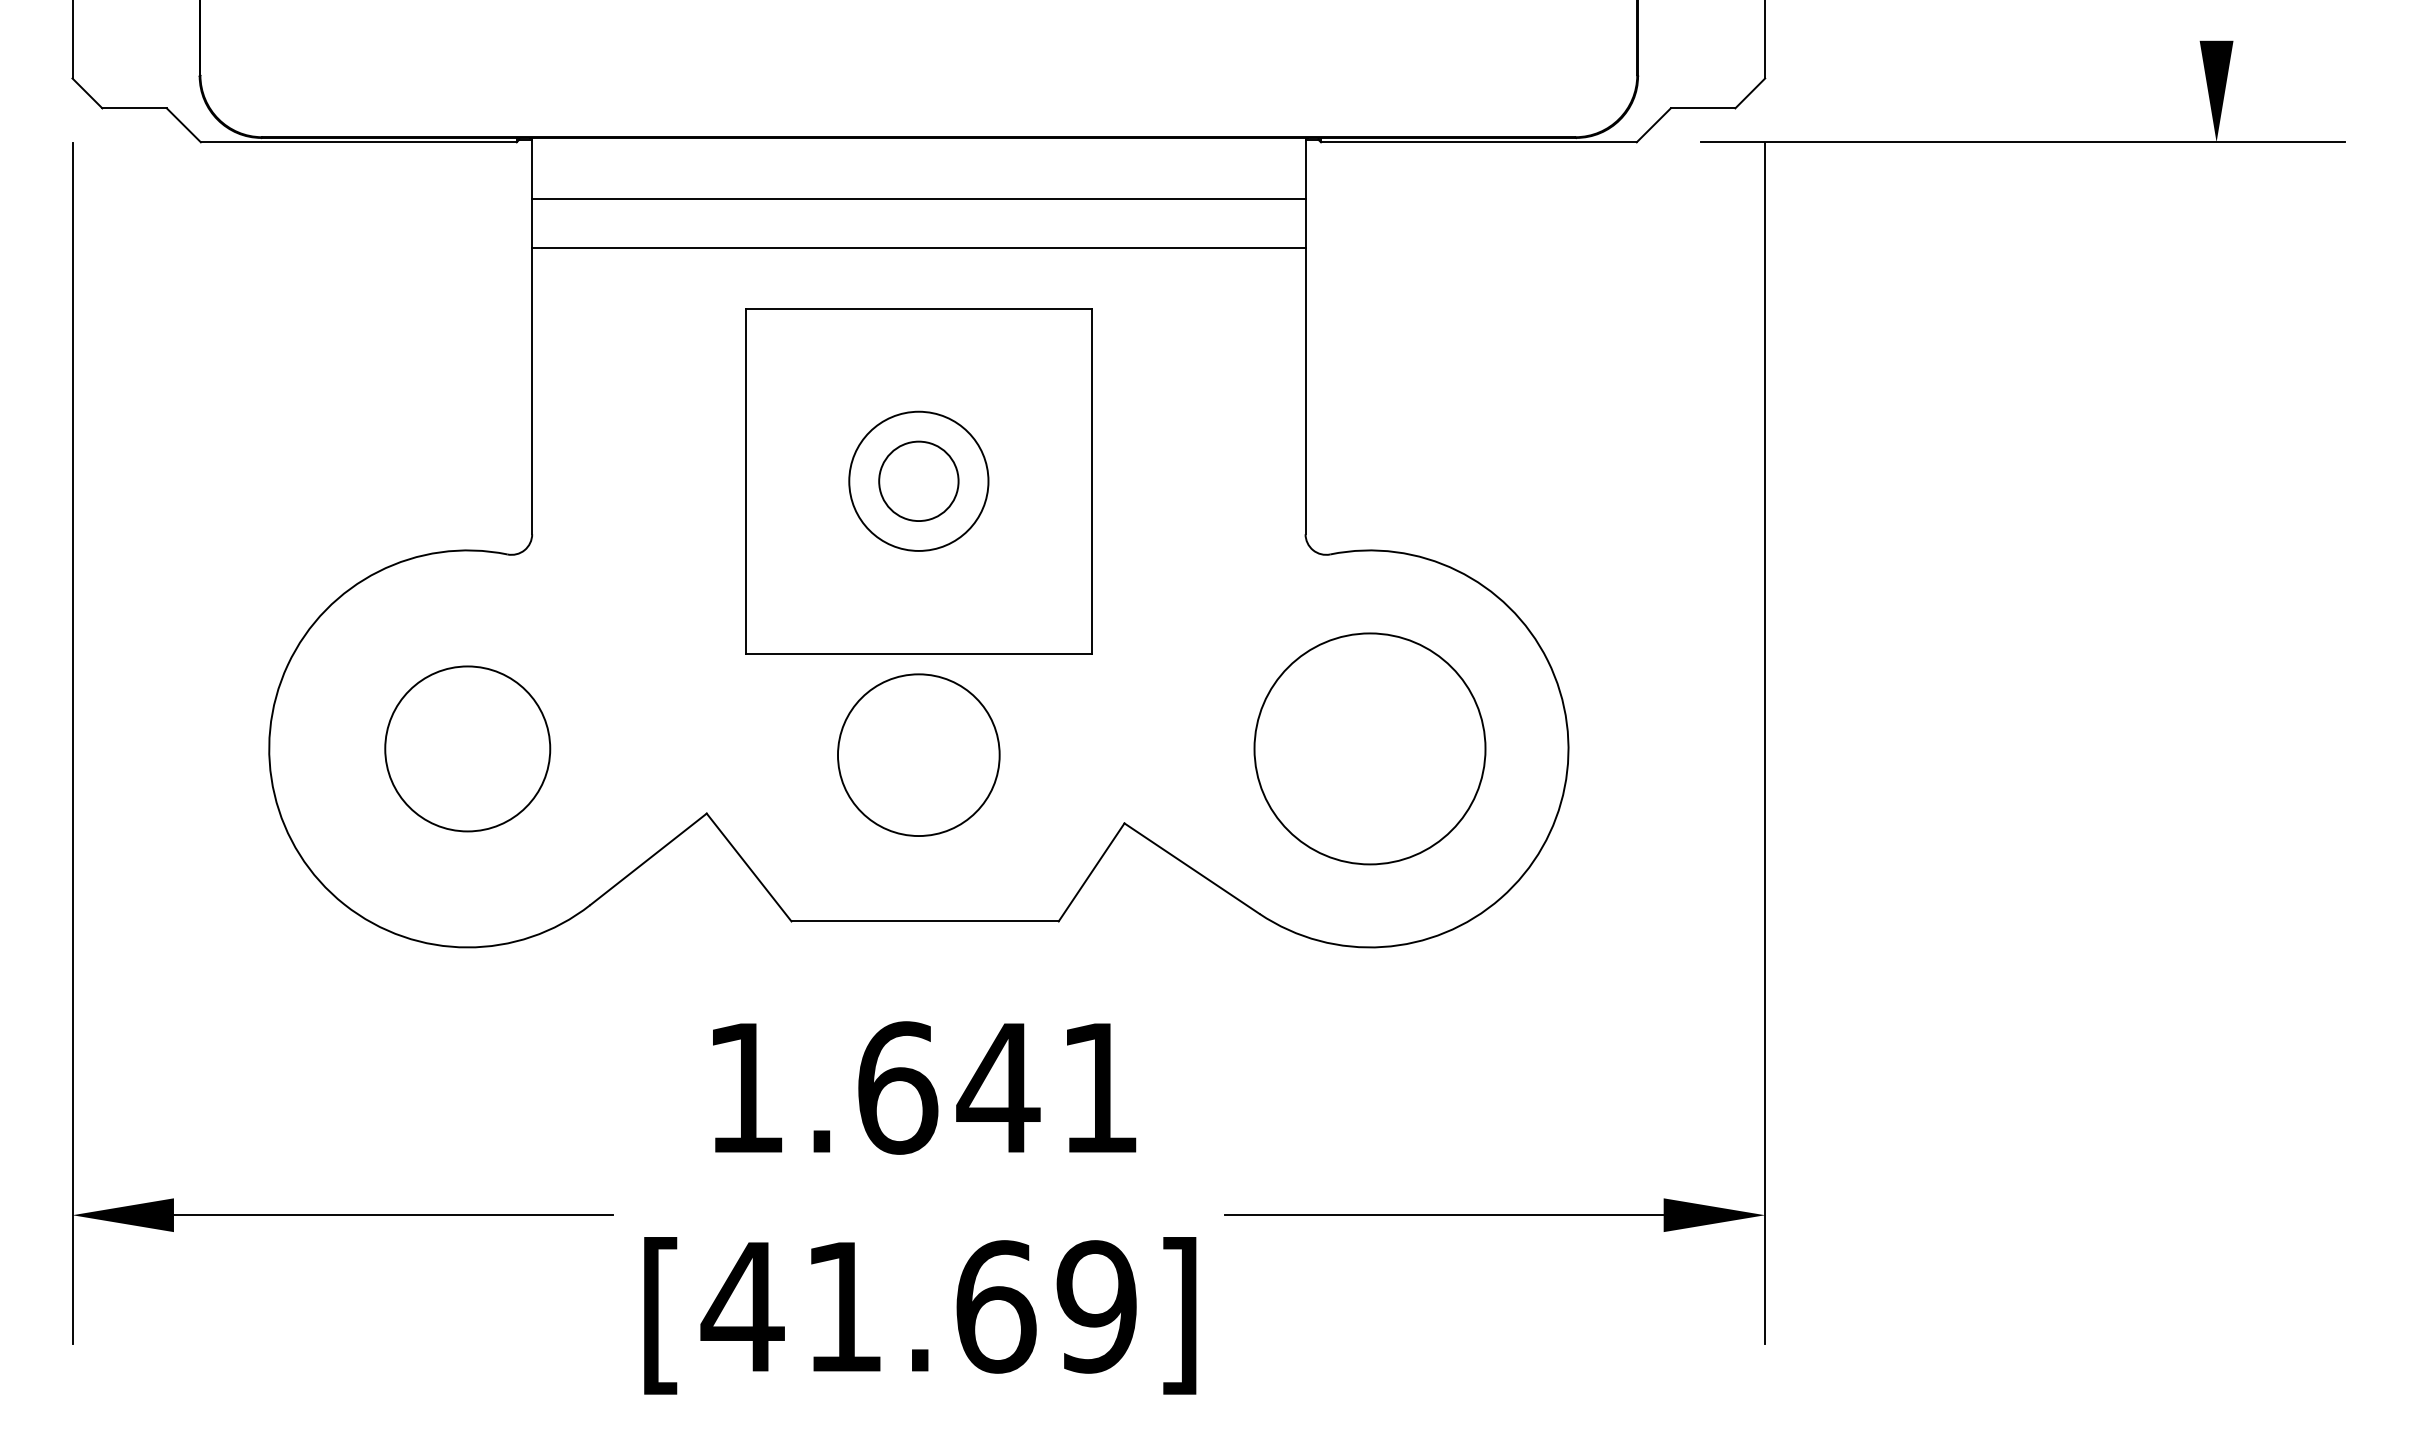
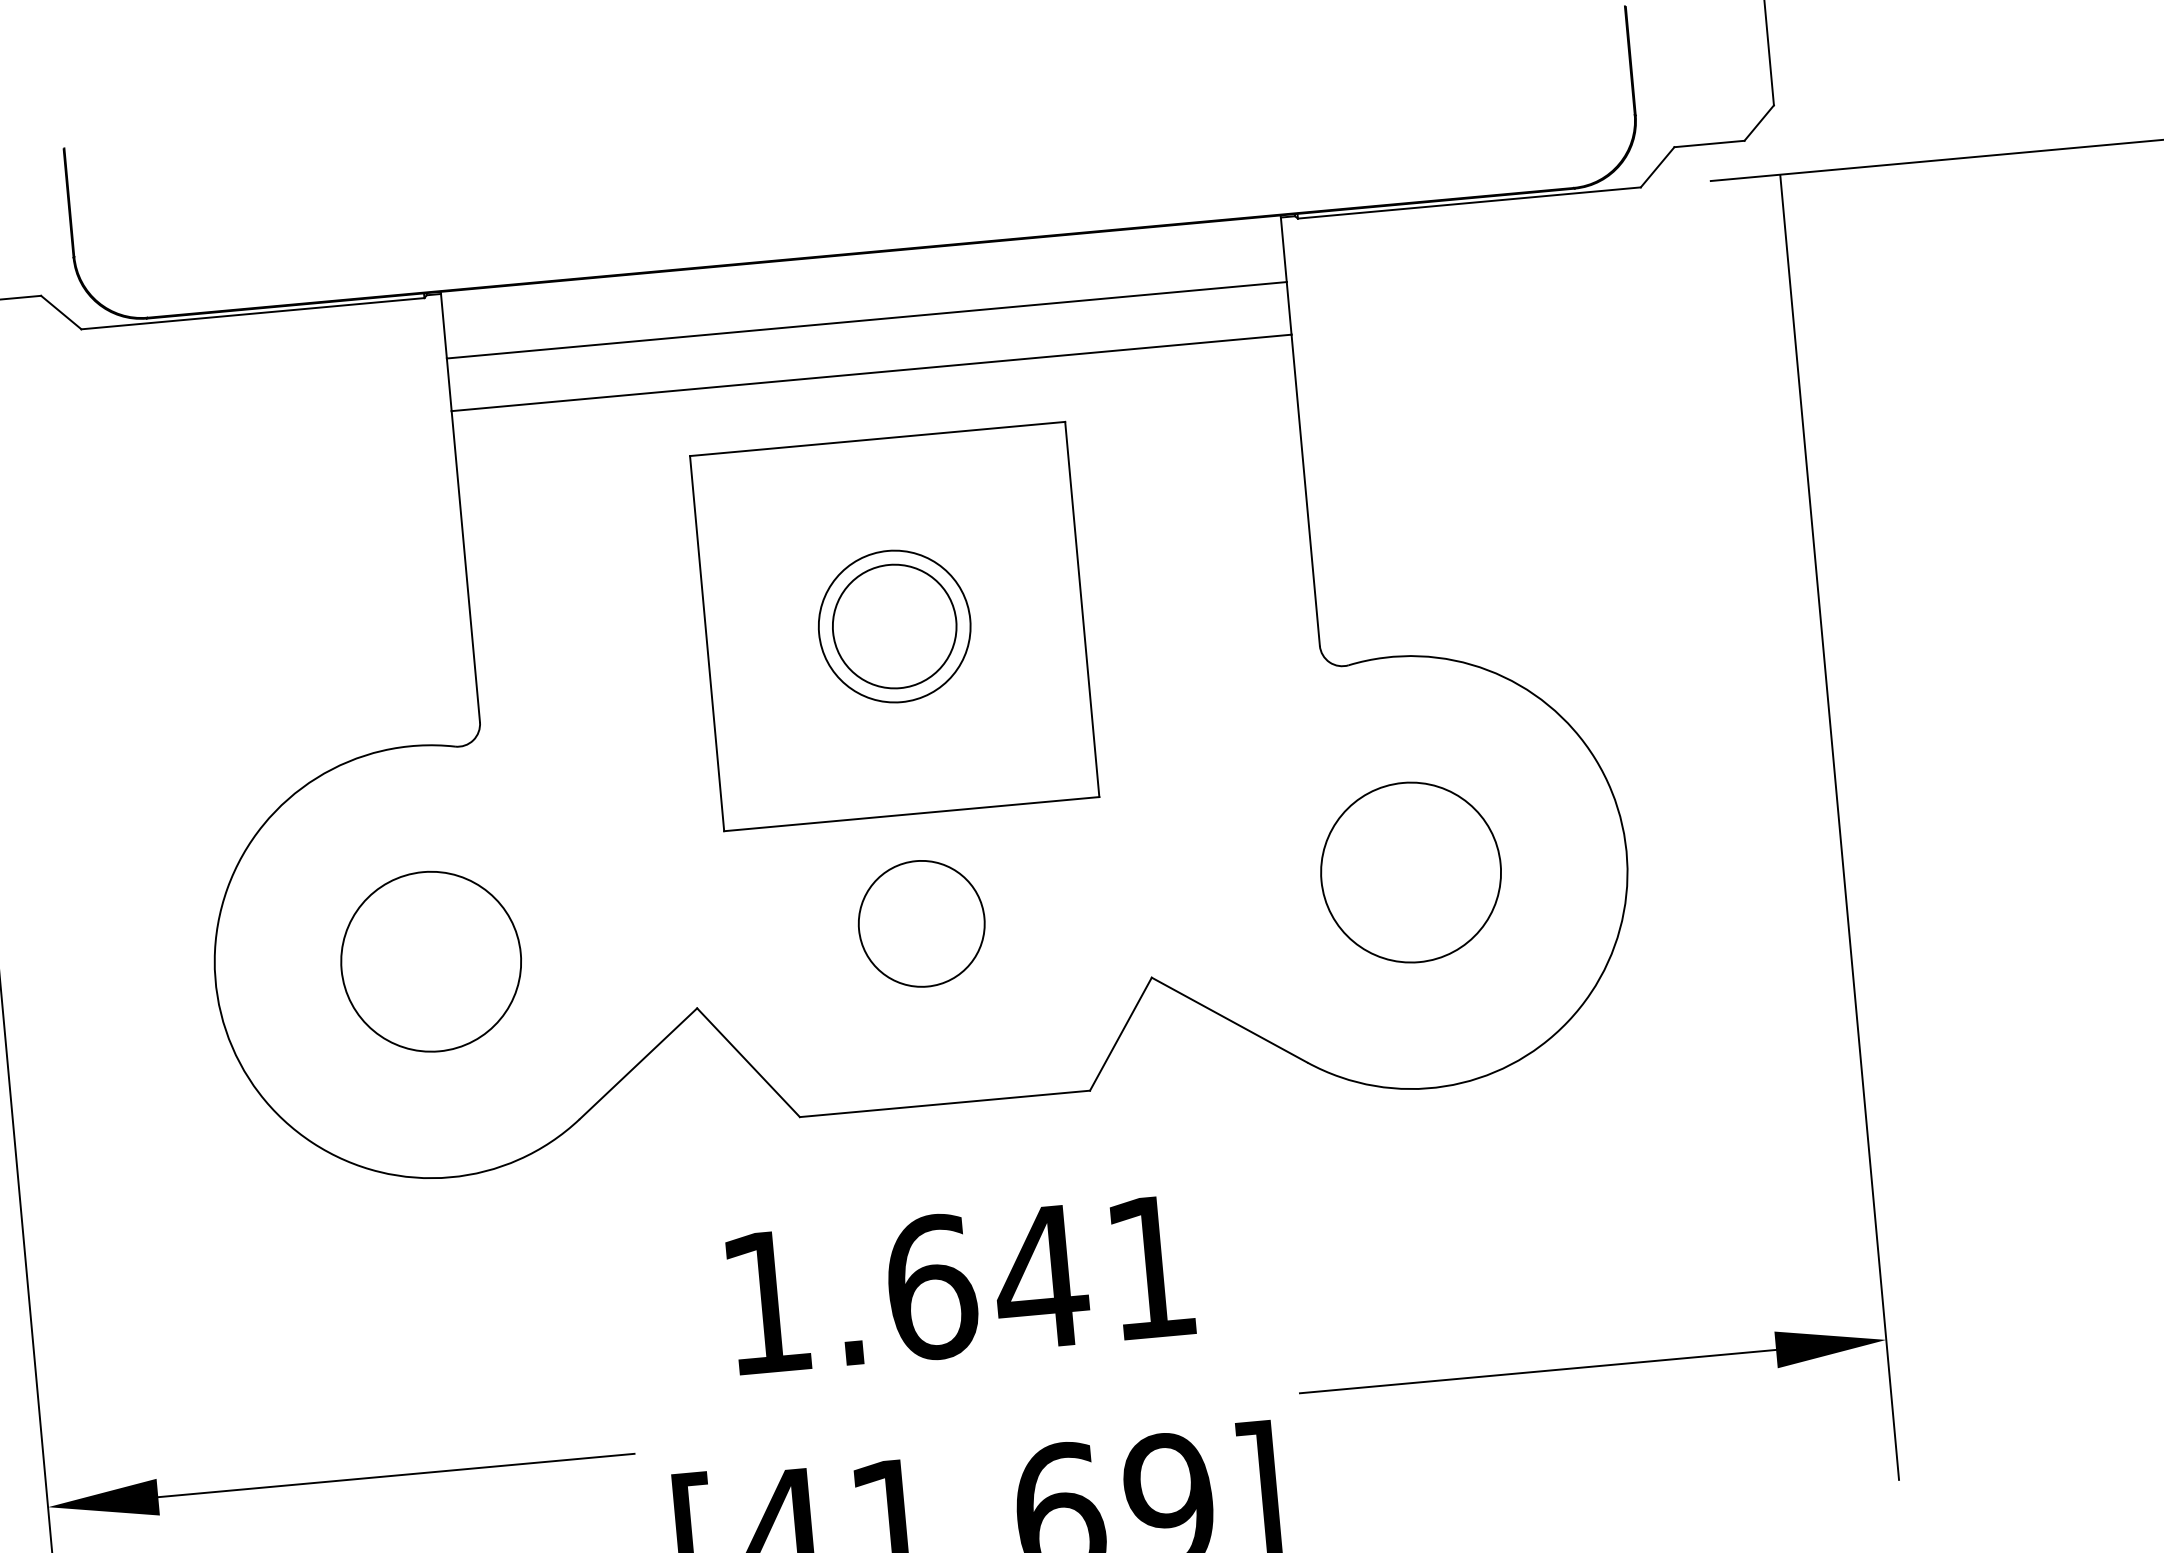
circle: (918, 481) -> (894, 626), size x1.43
circle: (1369, 748) -> (1410, 872), size x0.71
circle: (918, 754) -> (921, 923), size x0.71

